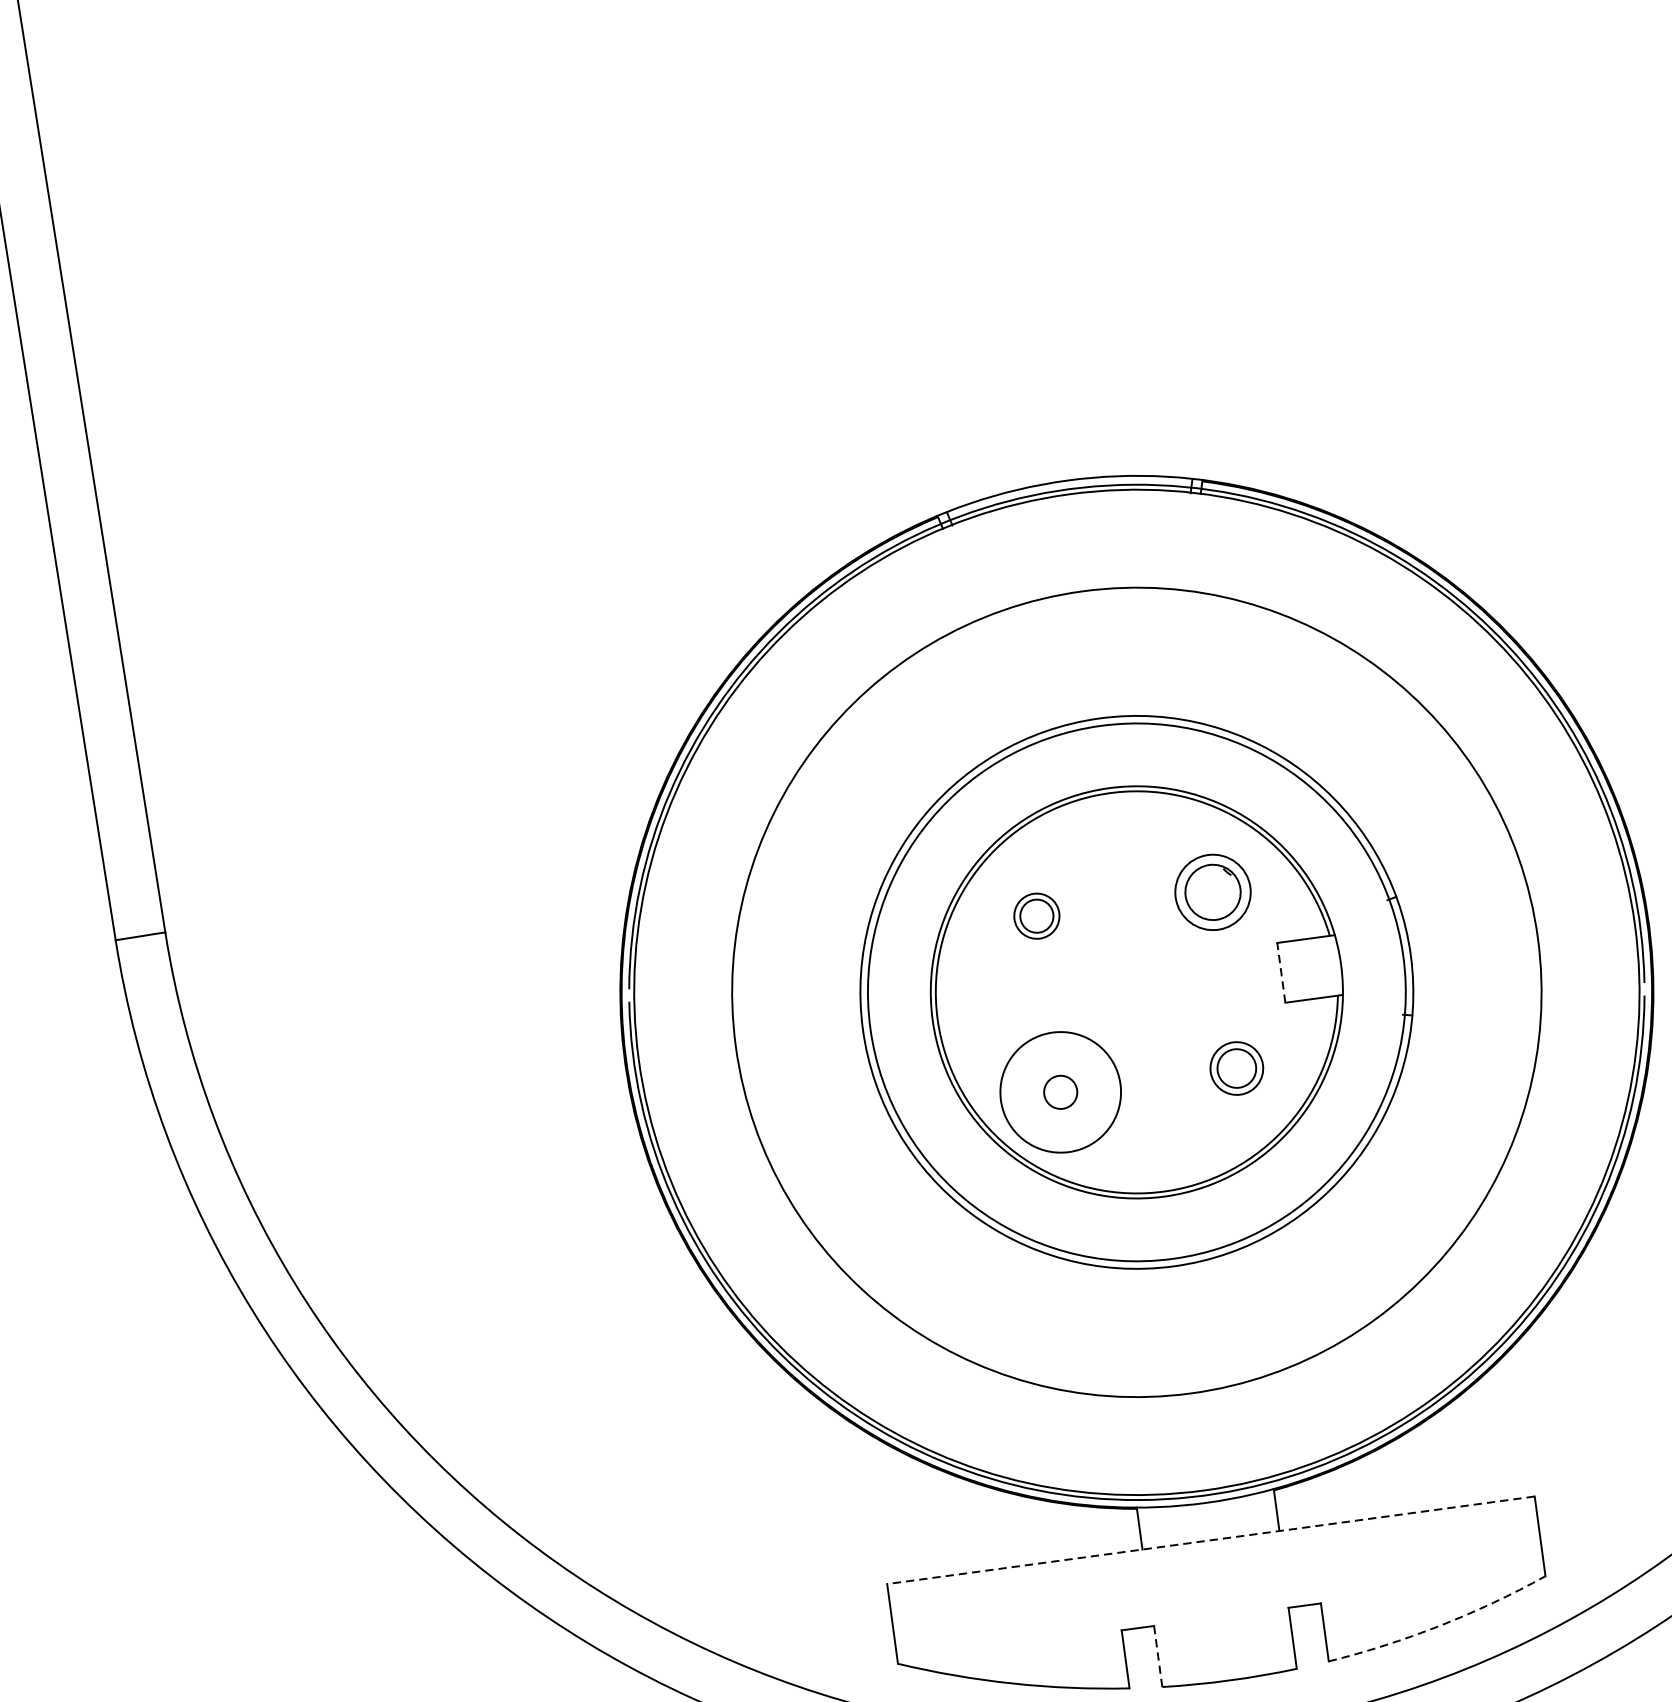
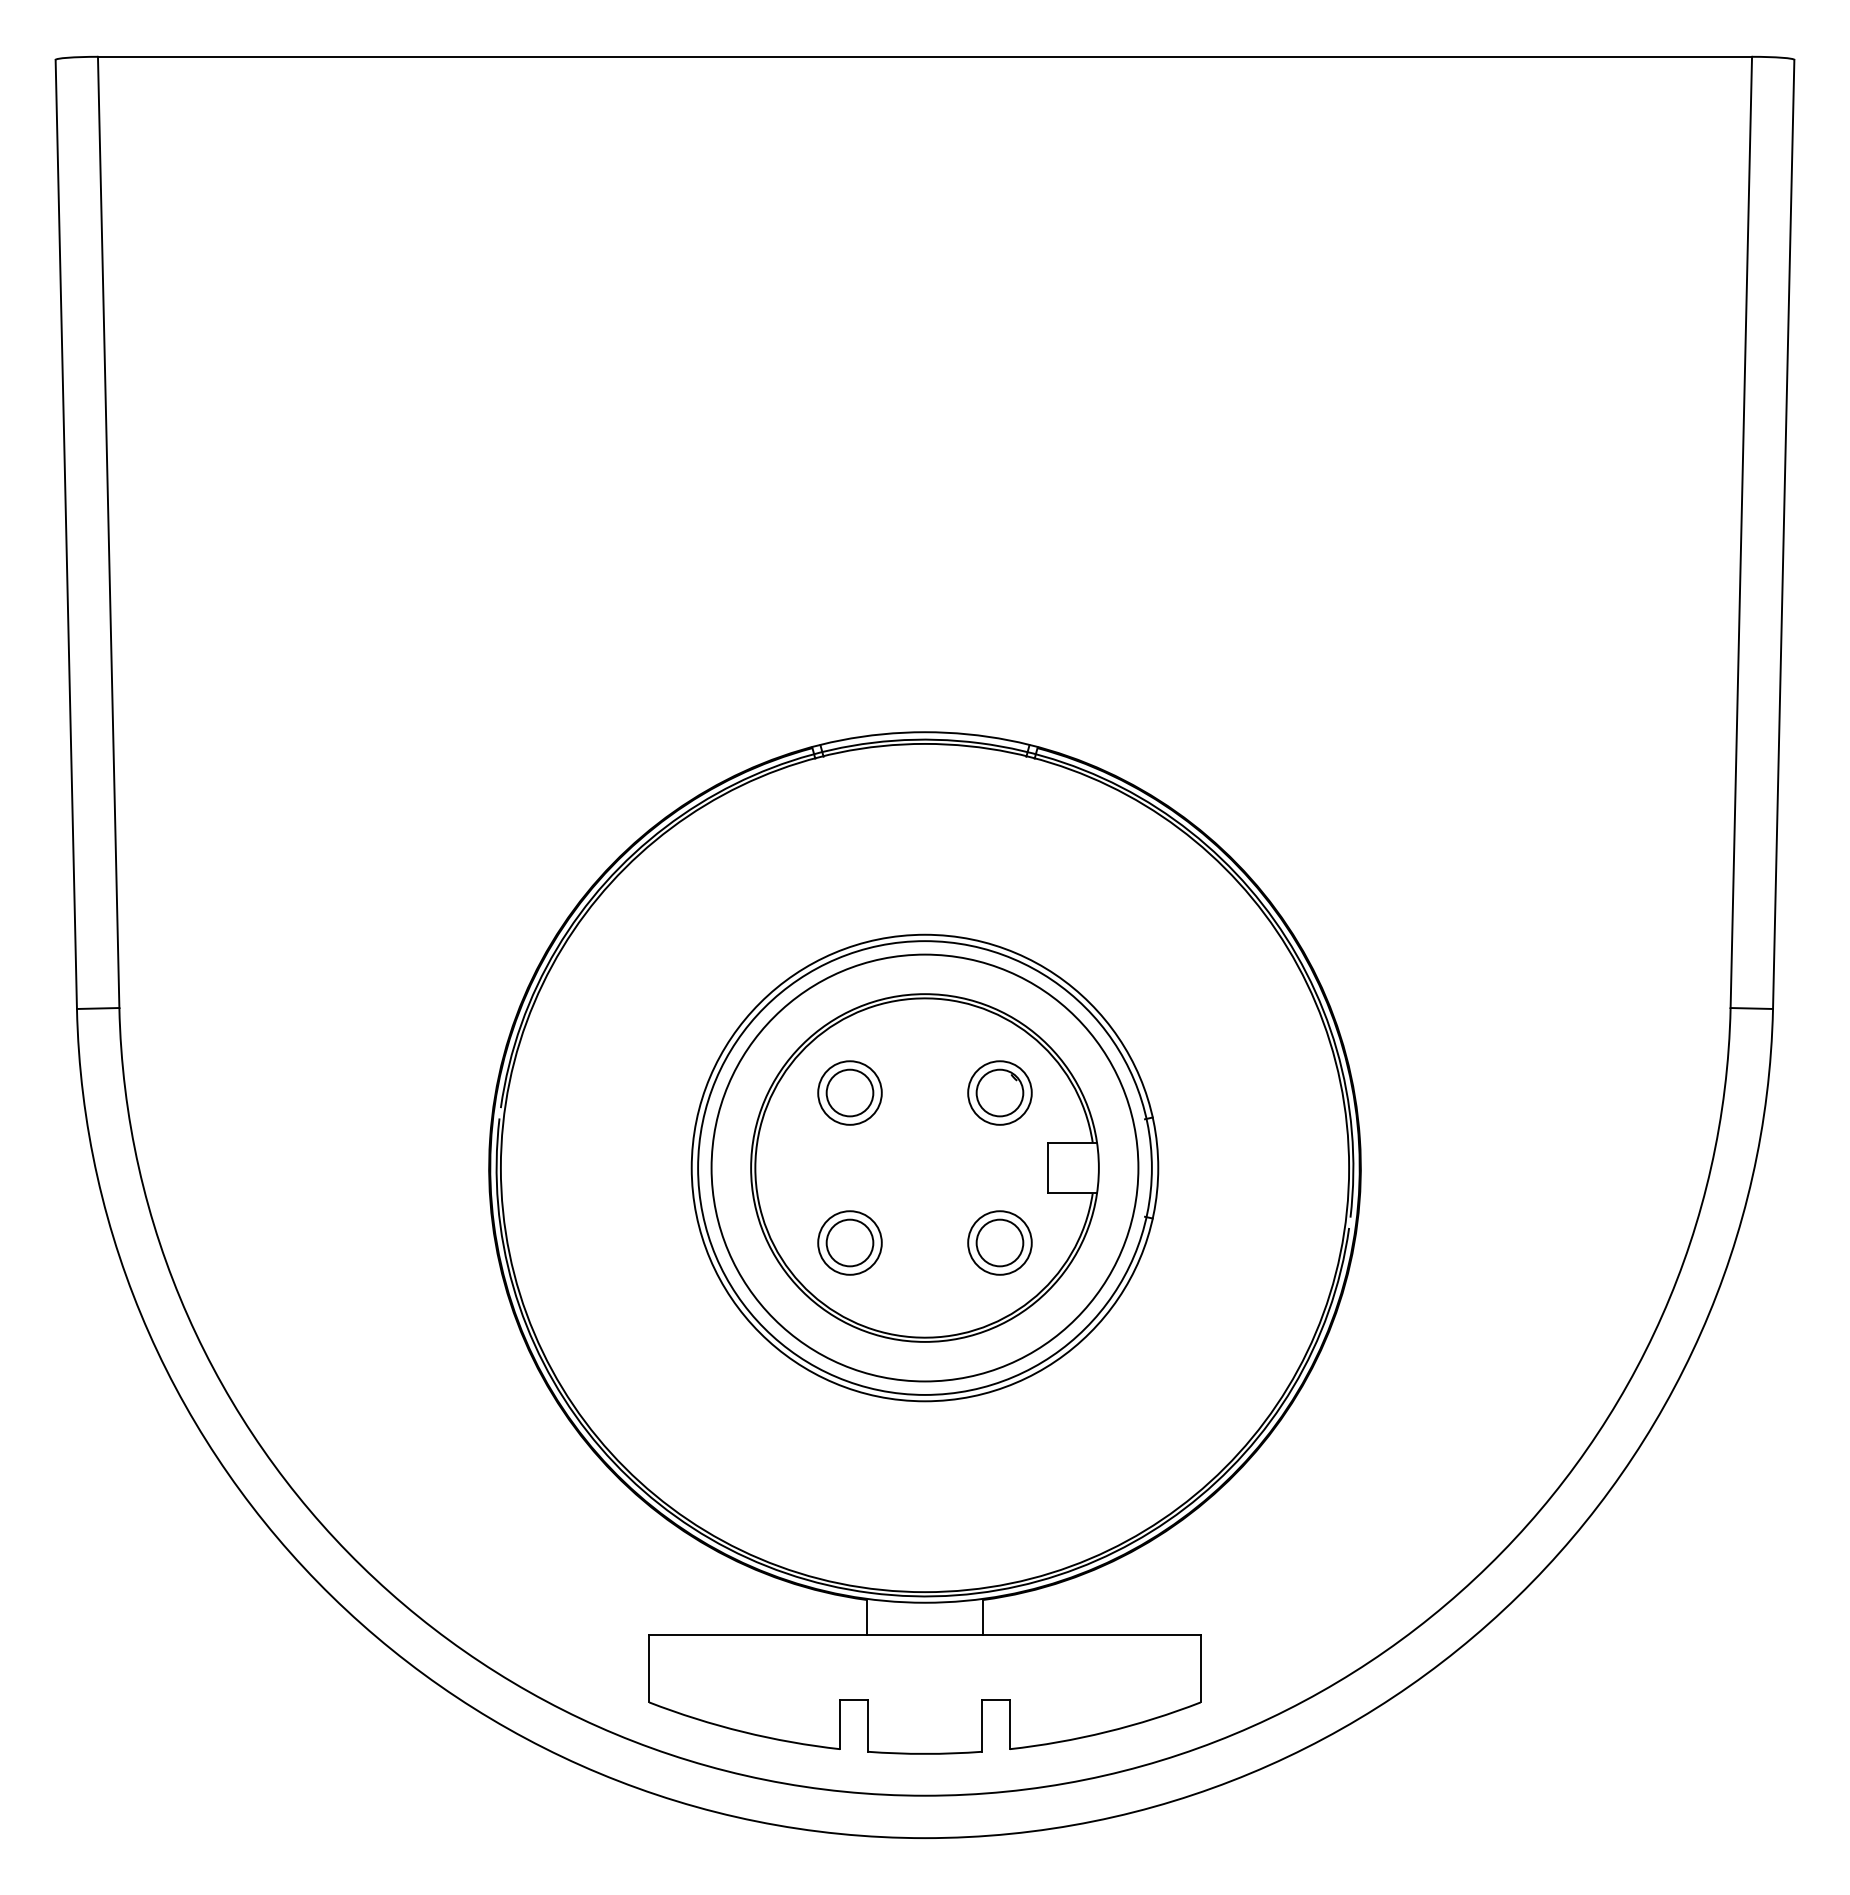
part: (1036, 915) -> (849, 1092), size x1.67
line: (1281, 972) -> (1048, 1167), dashed -> solid
circle: (1136, 991) -> (924, 1167), size x0.62
part: (1236, 1068) -> (999, 1242), size x1.43
circle: (1060, 1091) -> (849, 1242), size x0.62
circle: (1060, 1091) -> (849, 1242), size x1.67
line: (1211, 1540) -> (925, 1634), dashed -> solid
arc: (1439, 1625) -> (1106, 1731), dashed -> solid
line: (1157, 1656) -> (867, 1725), dashed -> solid

